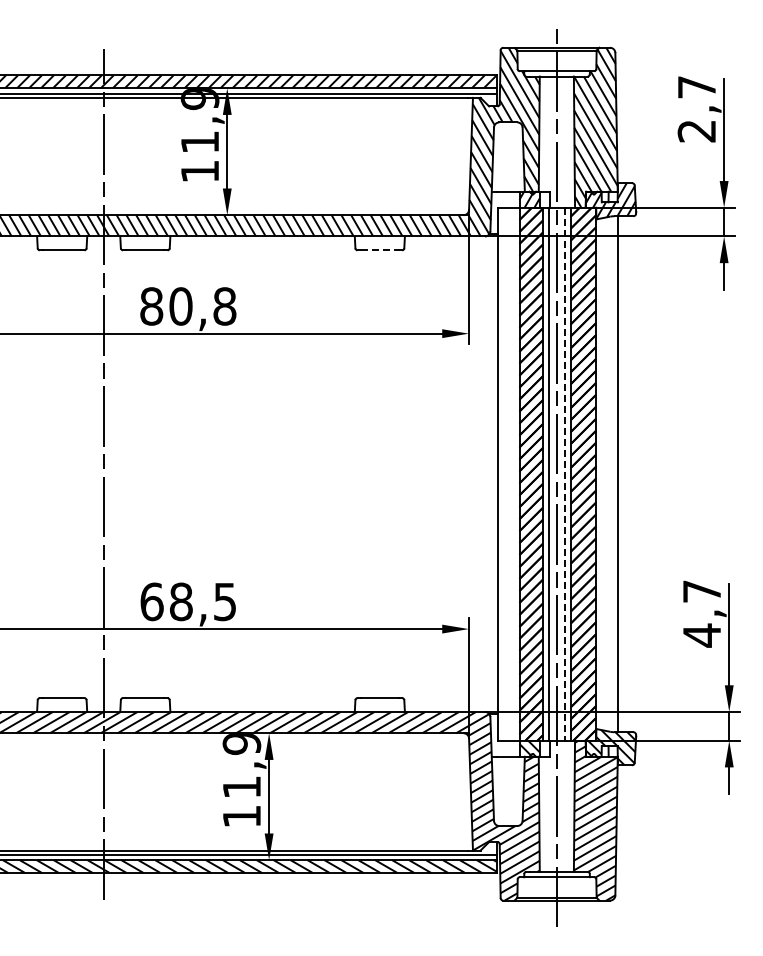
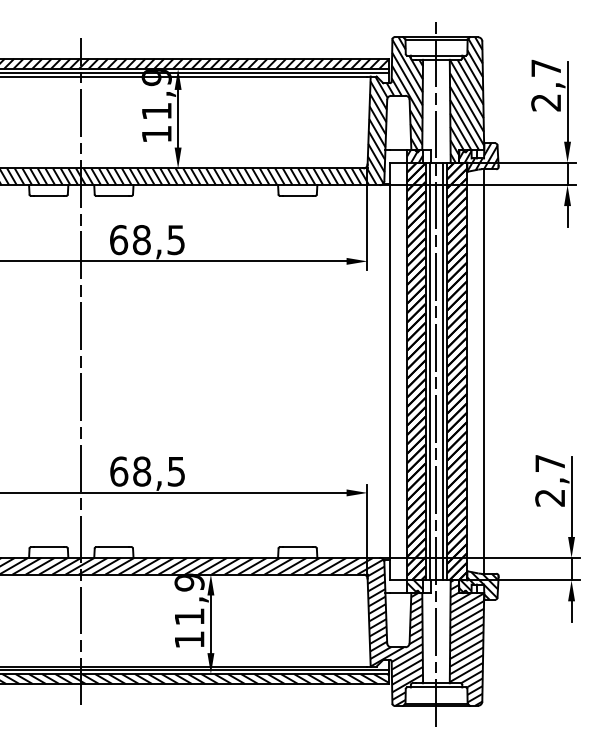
line: (380, 250) -> (298, 196), dashed -> solid
text: (188, 306) -> (147, 240), 80,8 -> 68,5
line: (564, 474) -> (442, 371), dashed -> solid
text: (701, 635) -> (549, 497), 4,7 -> 2,7

